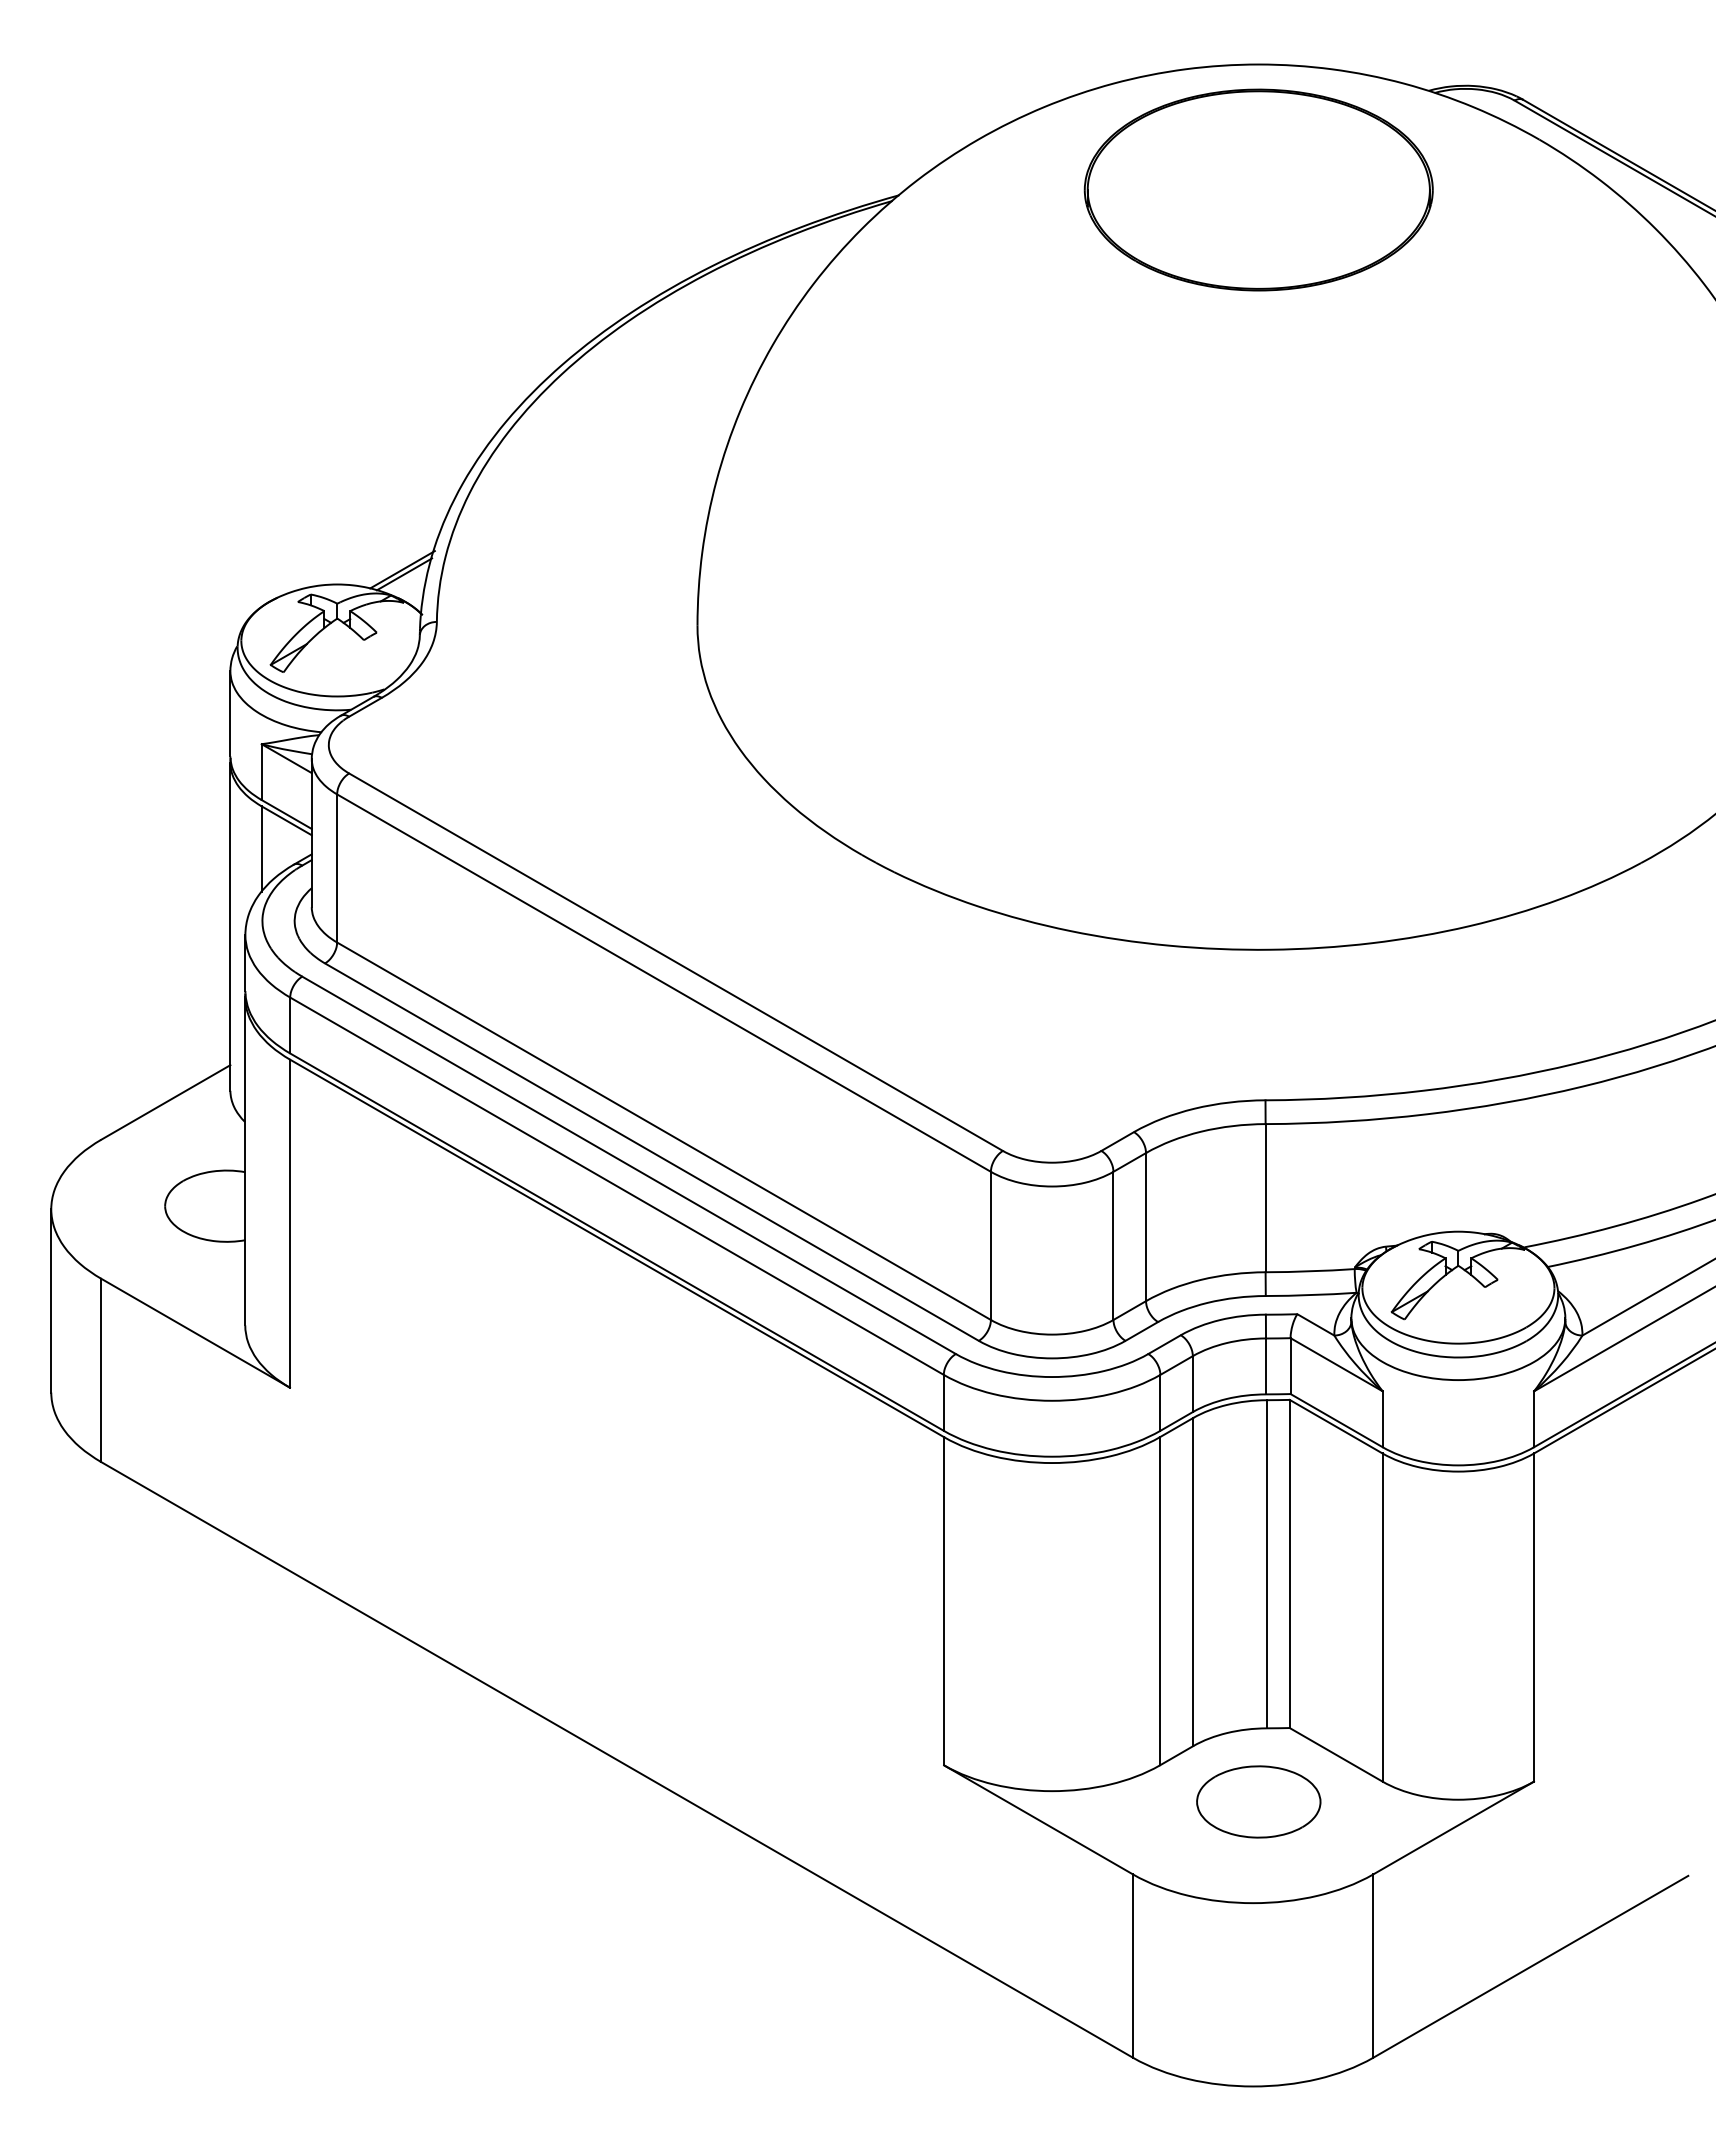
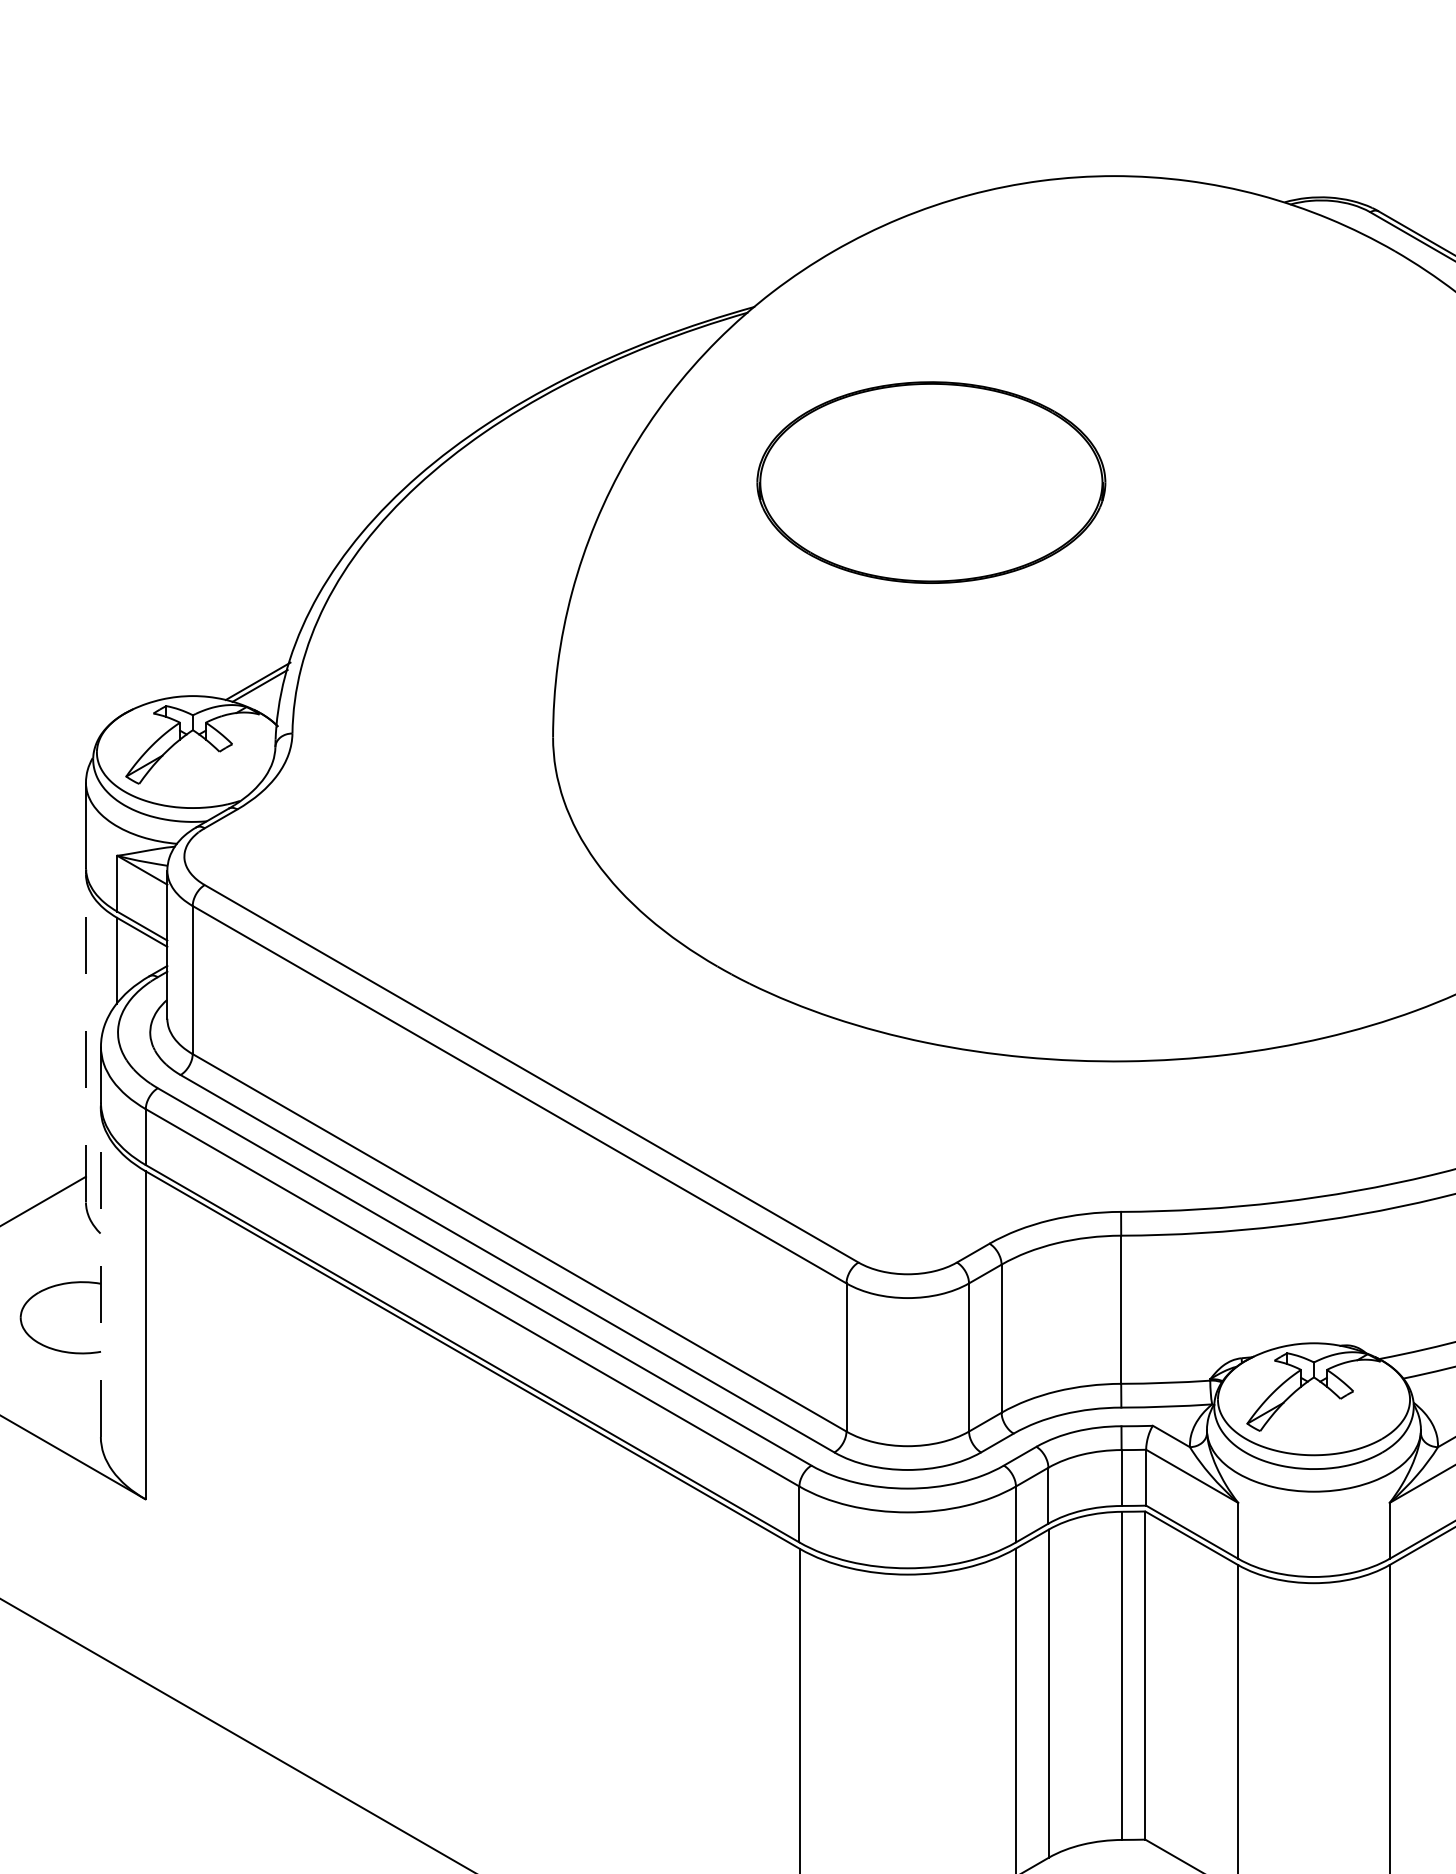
part: (1258, 189) -> (931, 482), moved
line: (230, 926) -> (86, 1038), solid -> dashed
line: (245, 1160) -> (101, 1272), solid -> dashed

